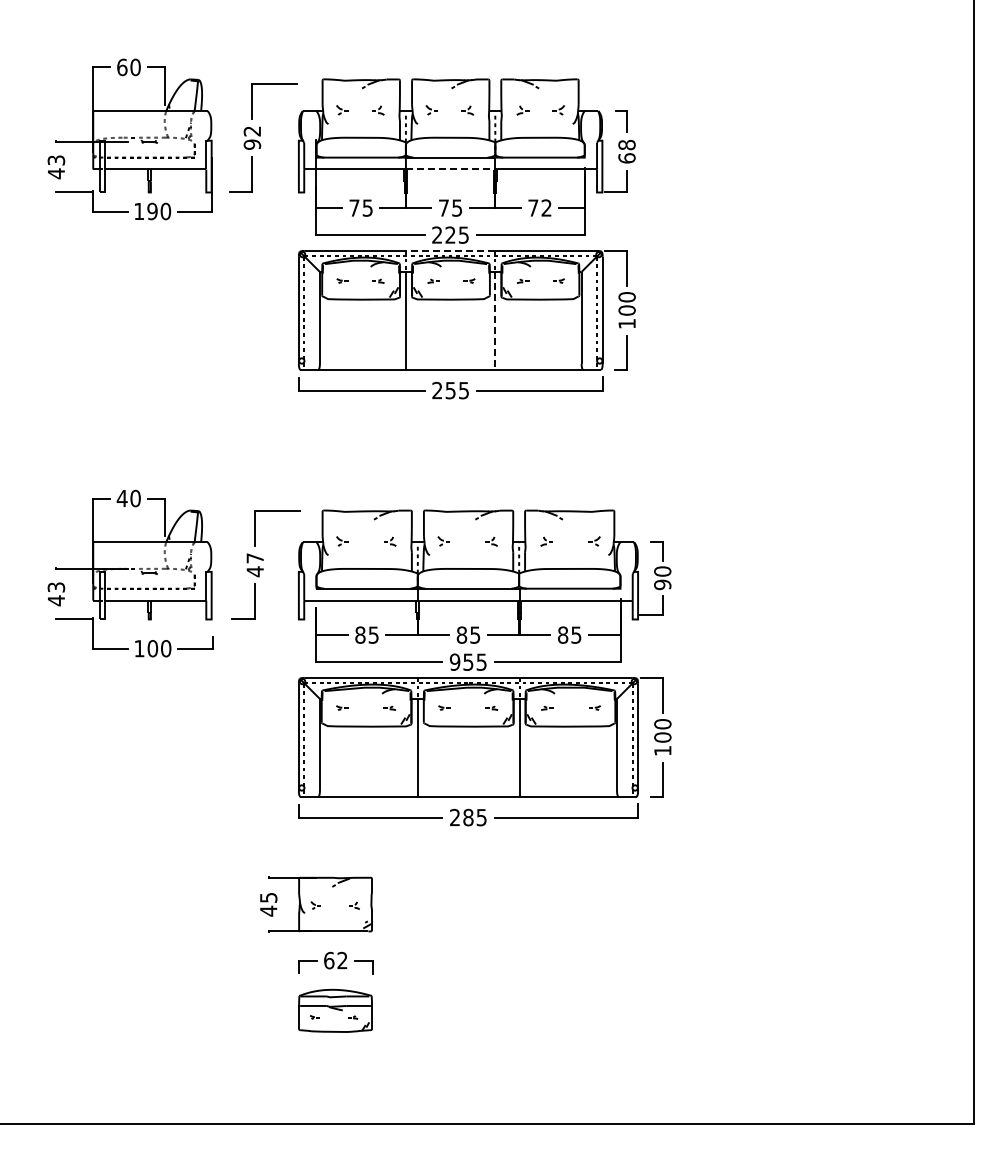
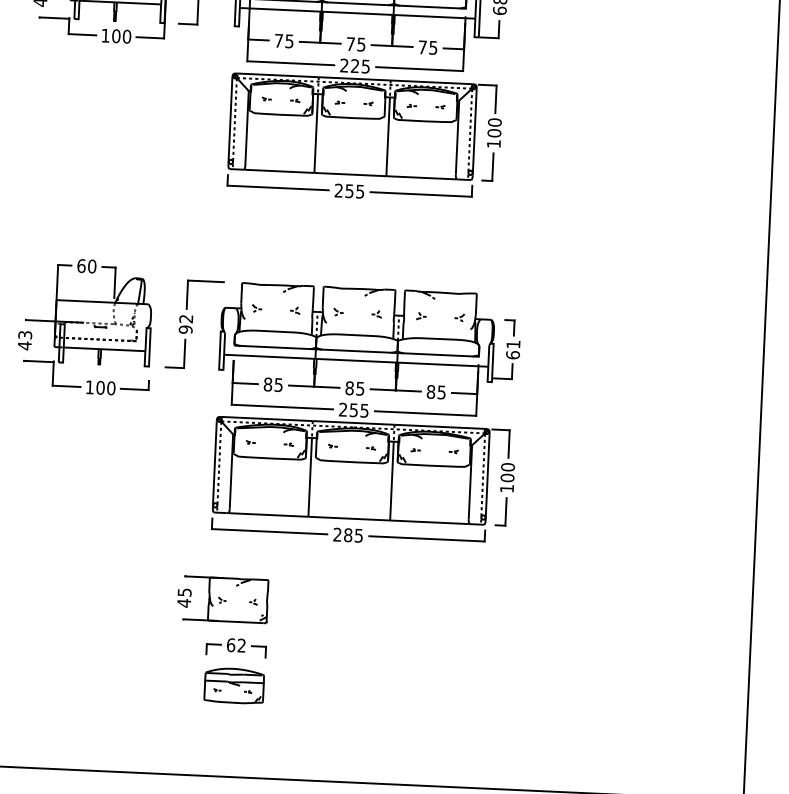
line: (450, 169) -> (357, 13), dashed -> solid
text: (546, 207) -> (433, 47), 72 -> 75
text: (152, 211) -> (116, 36), 190 -> 100
line: (450, 250) -> (354, 78), dashed -> solid
line: (495, 320) -> (388, 136), dashed -> solid
text: (121, 498) -> (80, 265), 40 -> 60
text: (254, 565) -> (185, 324), 47 -> 92
text: (662, 578) -> (513, 350), 90 -> 61
text: (454, 661) -> (342, 409), 955 -> 255

